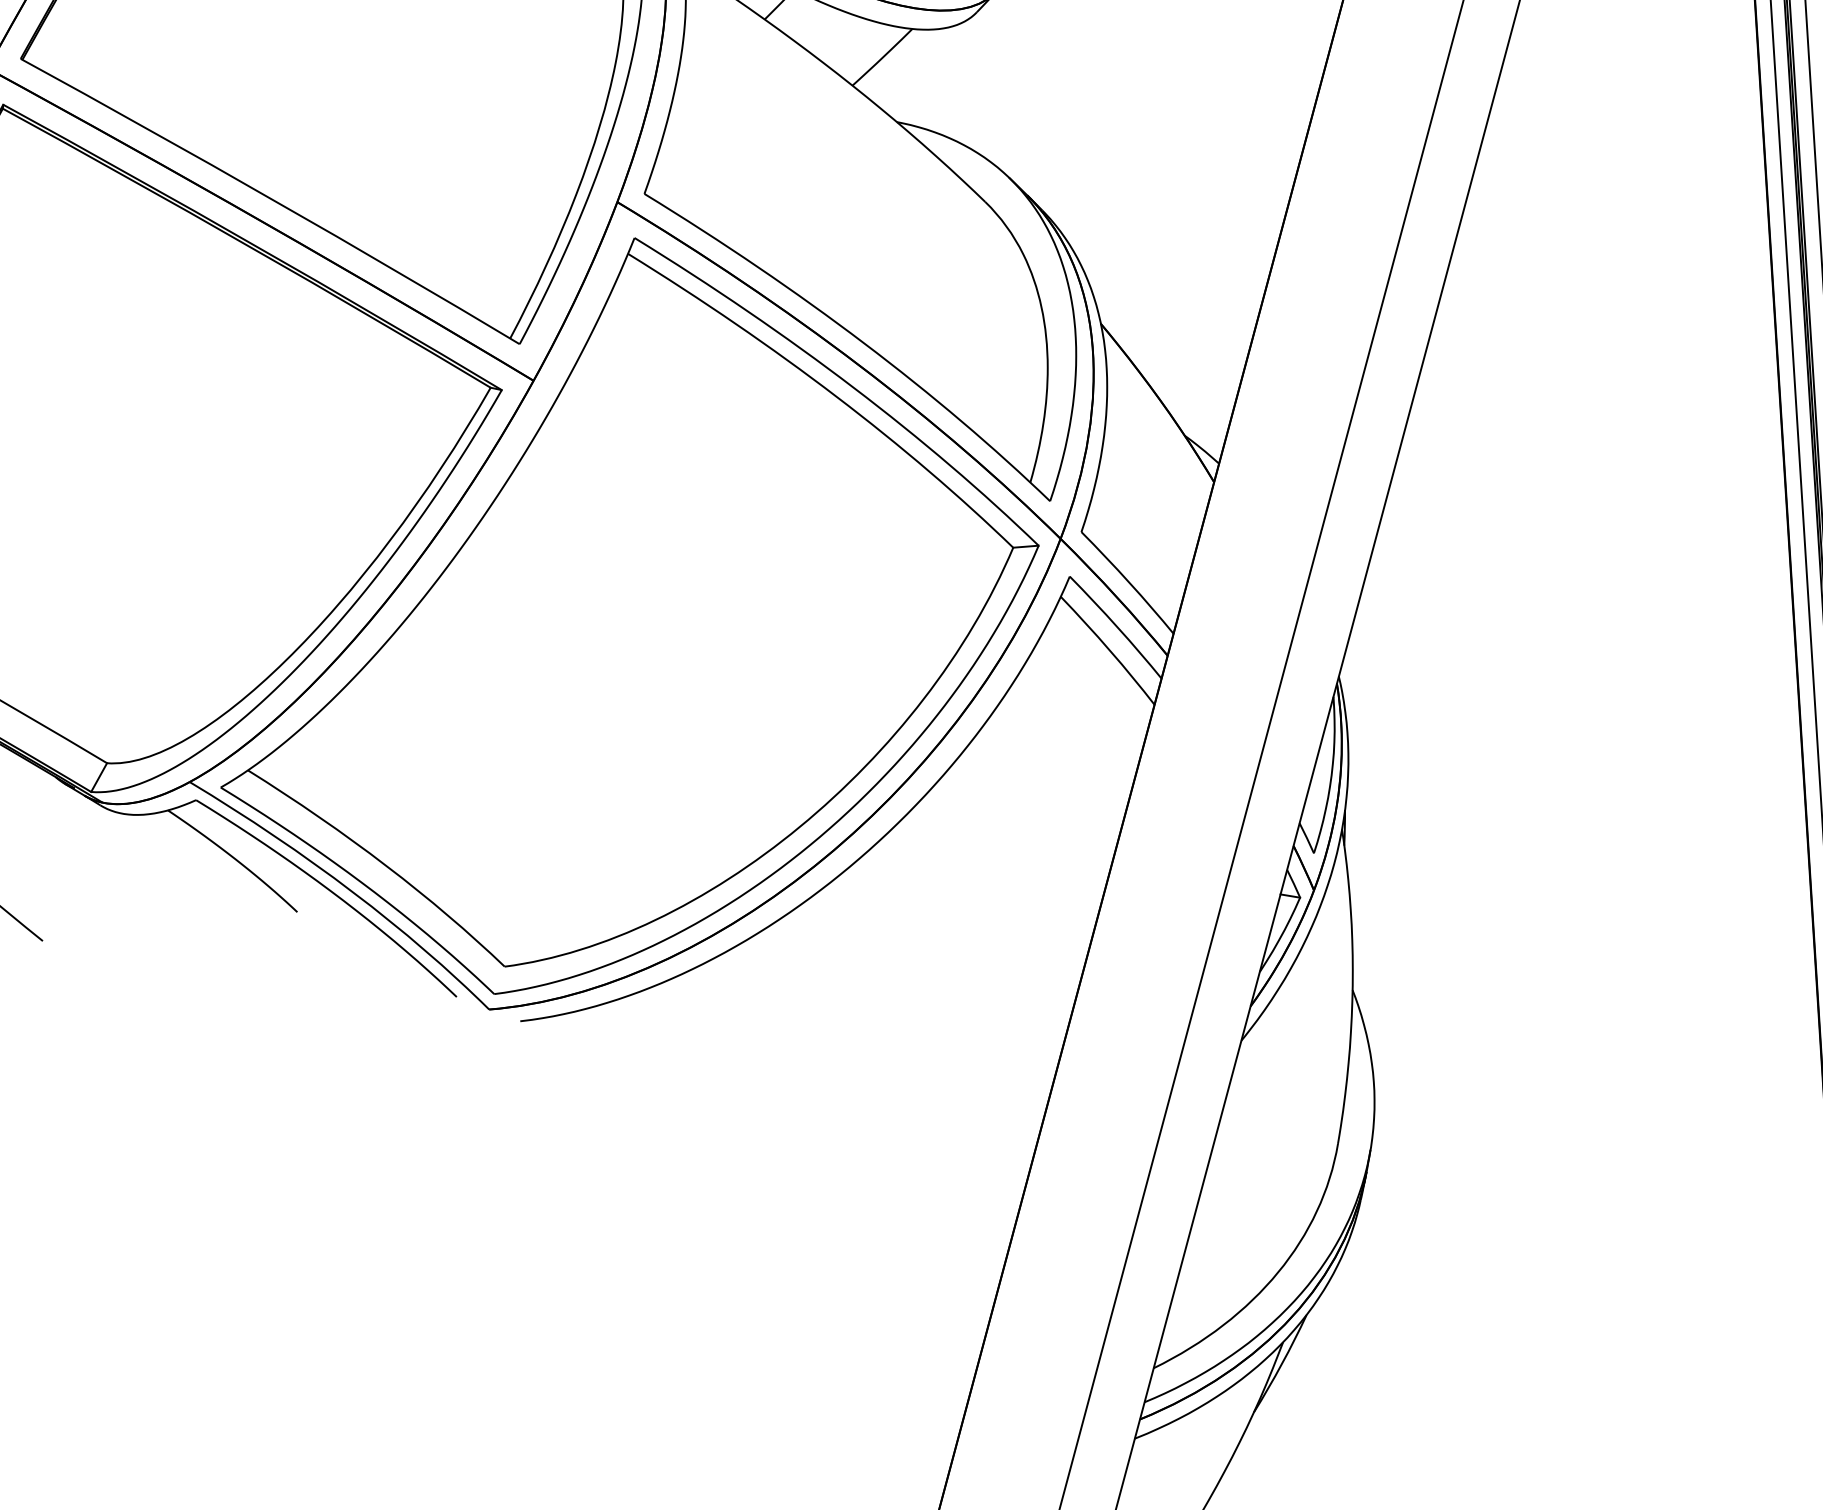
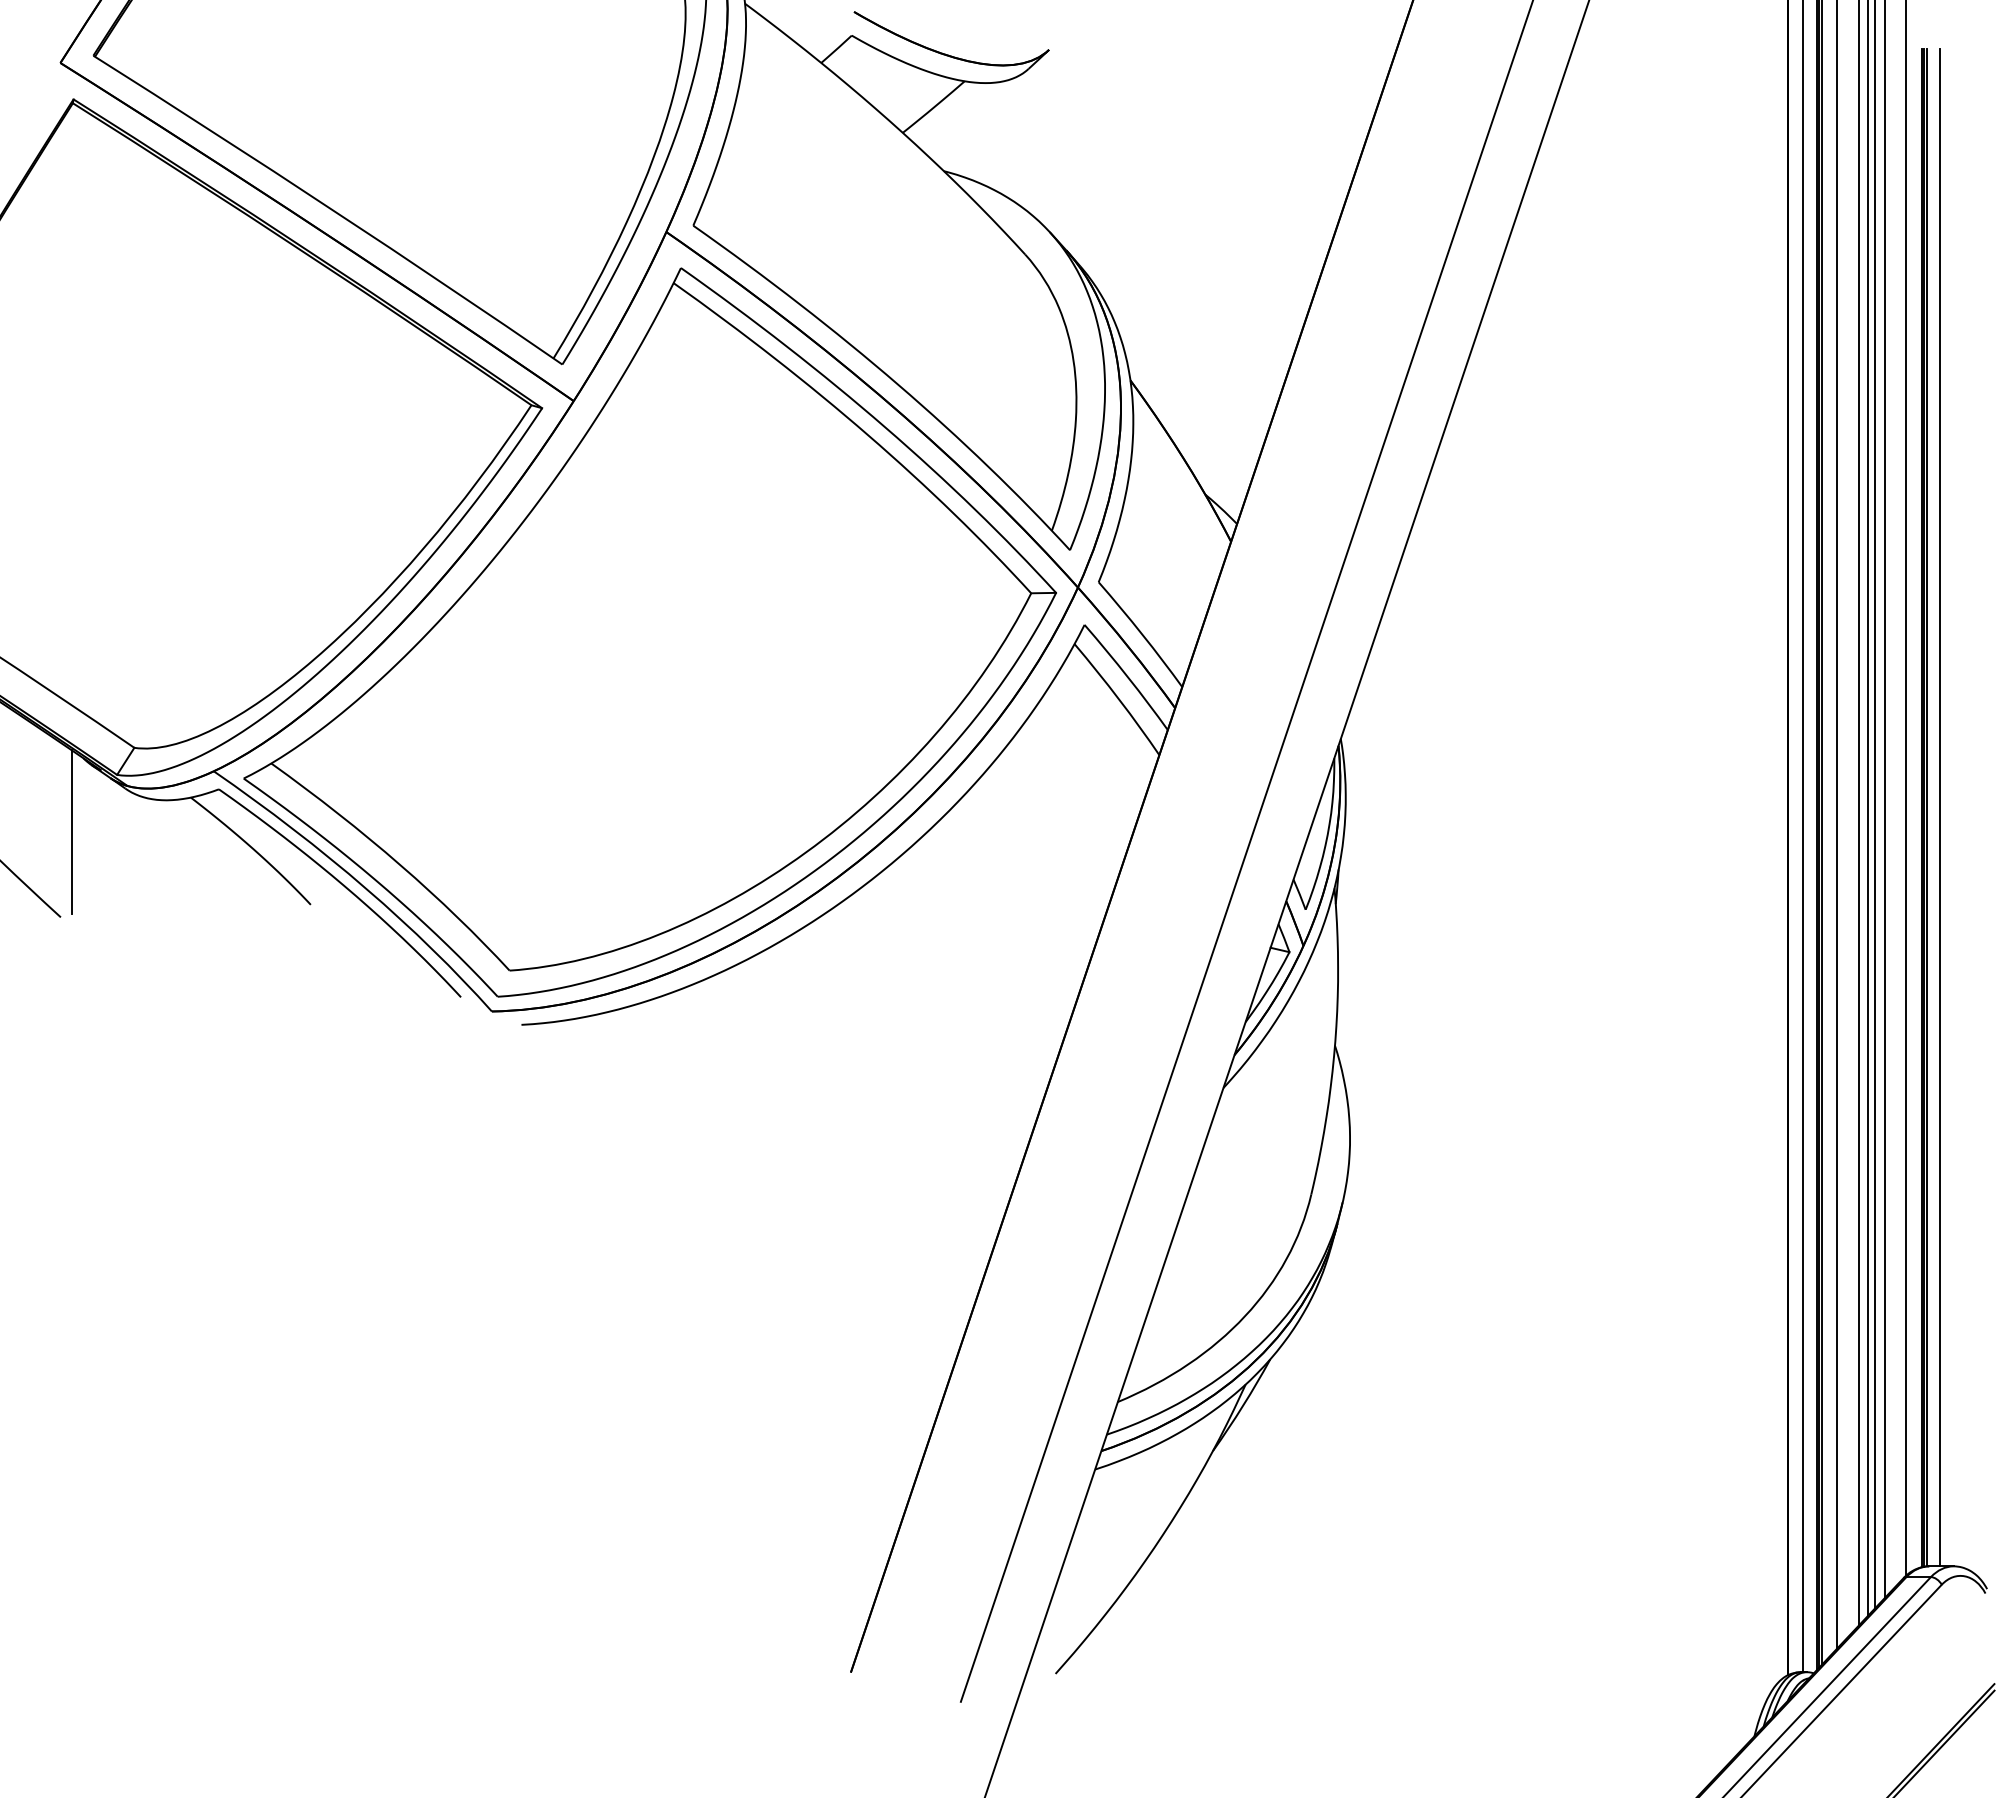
line: (48, 853) -> (71, 832), added

